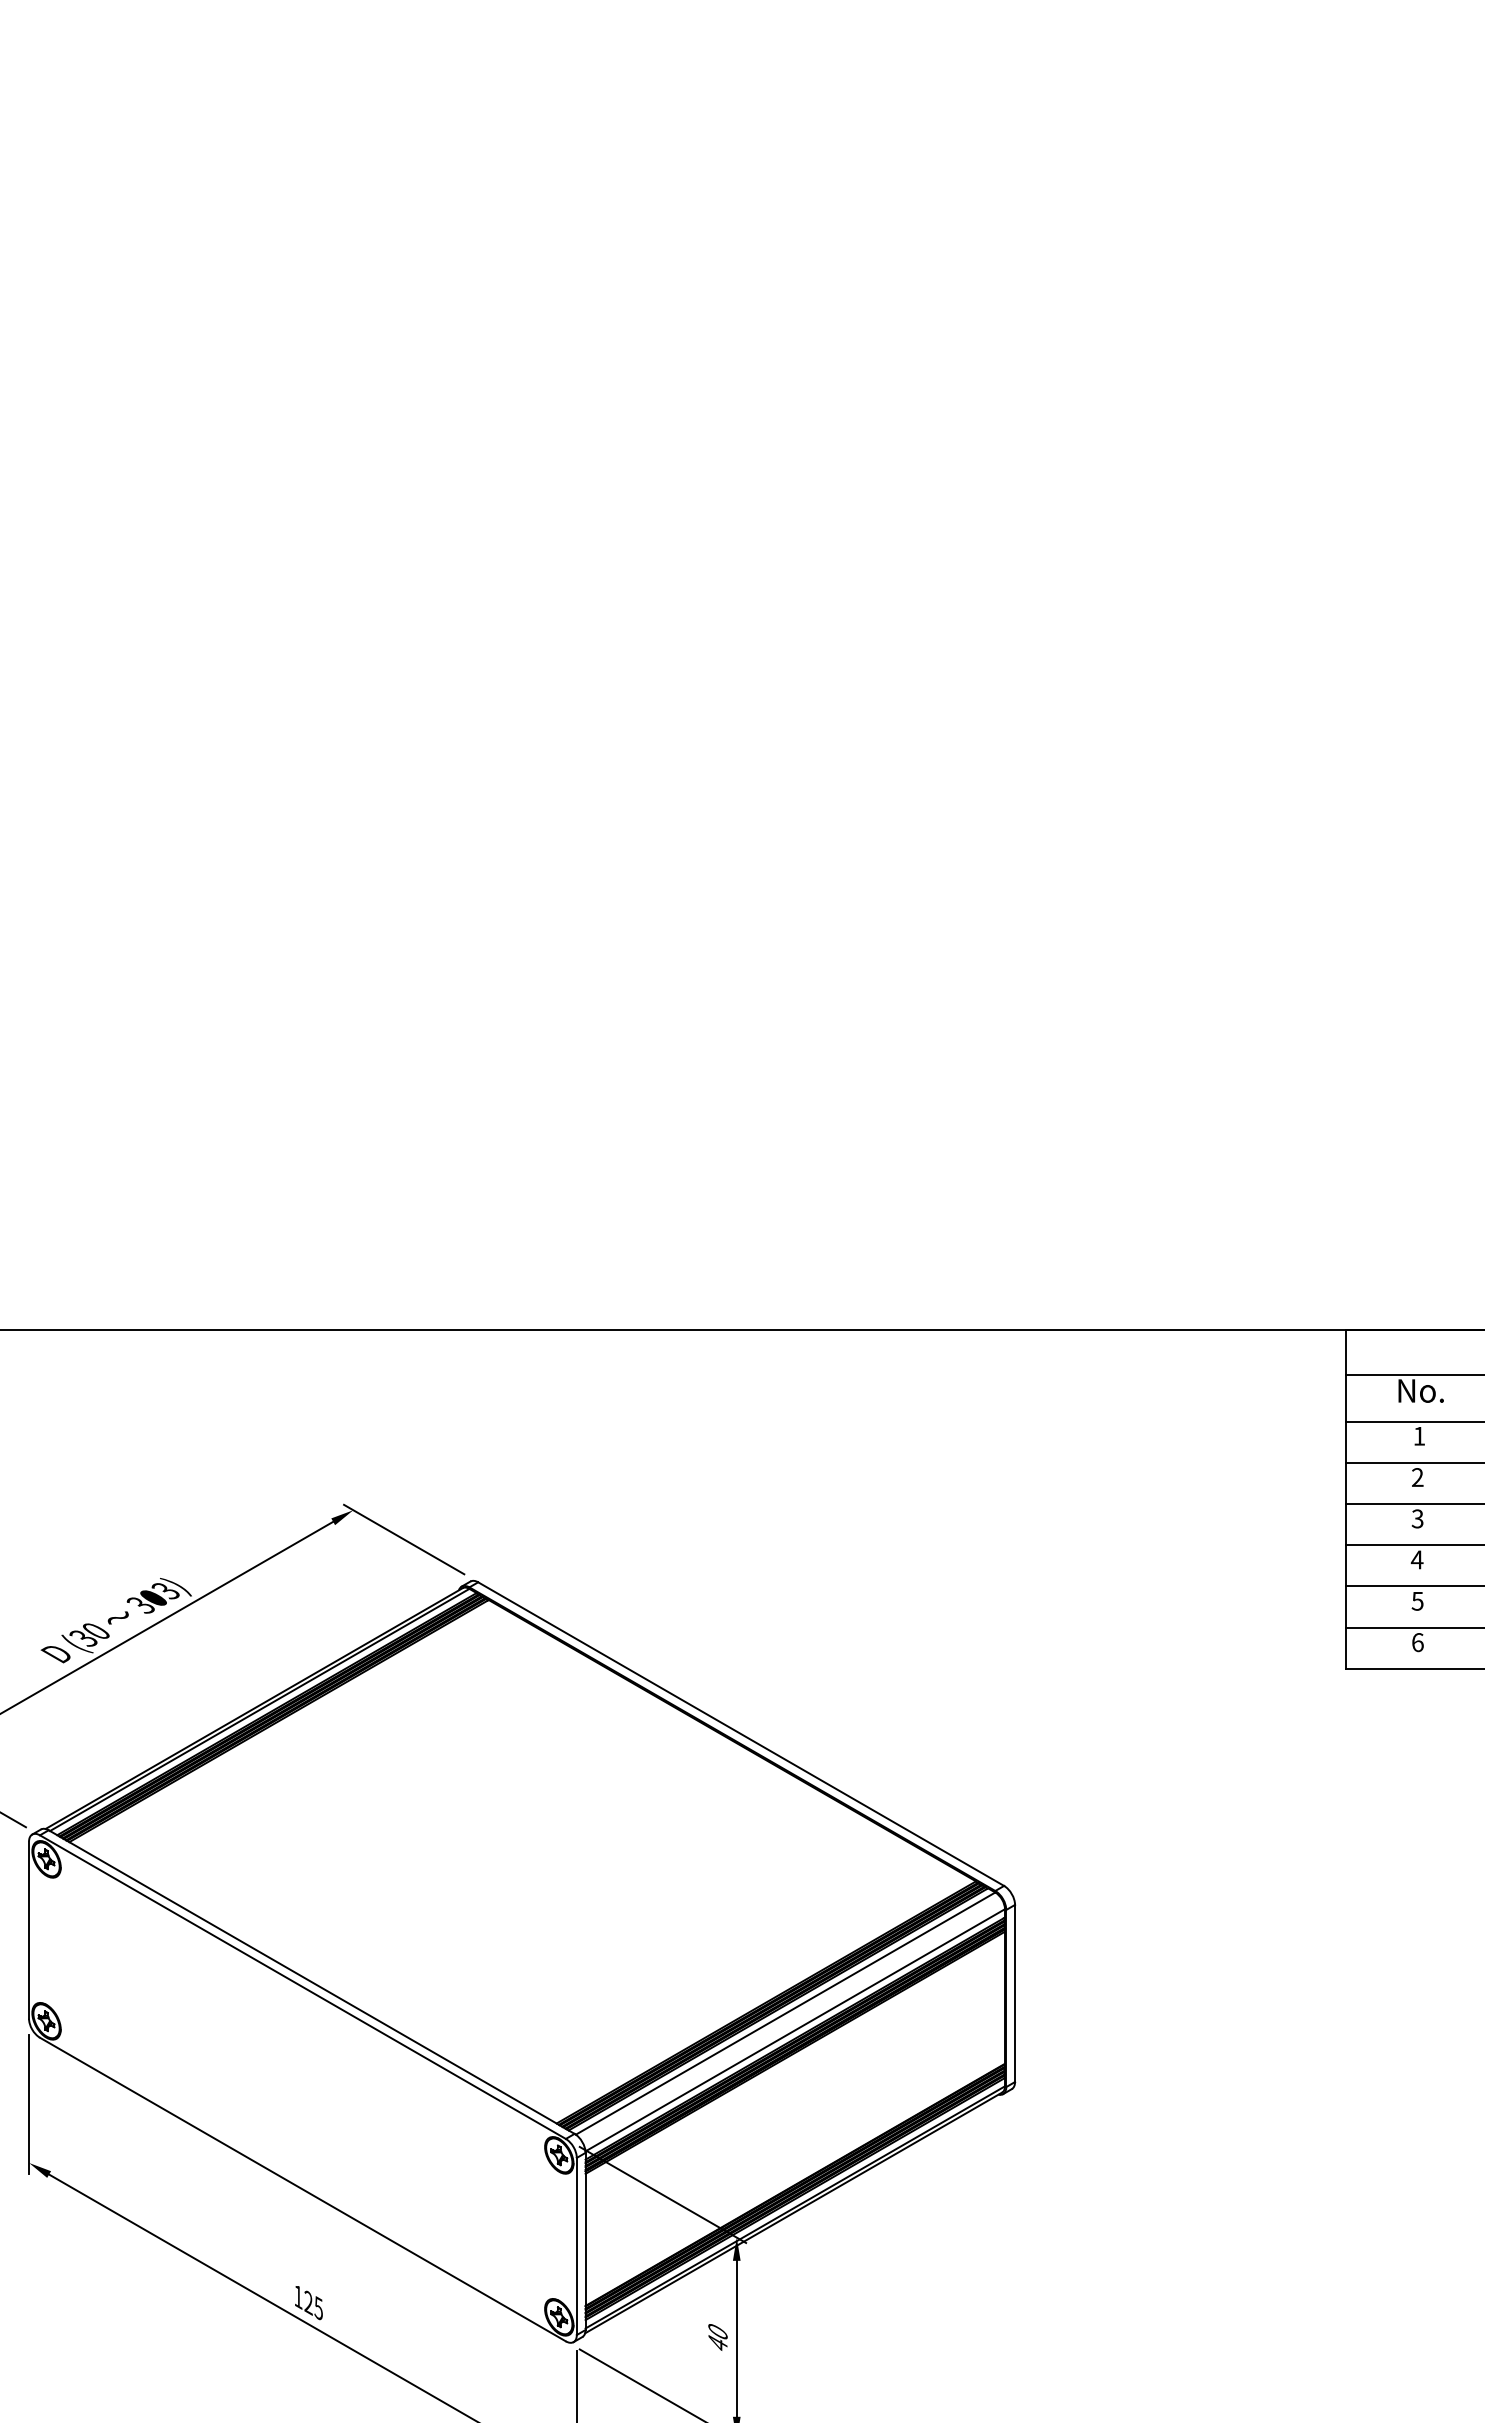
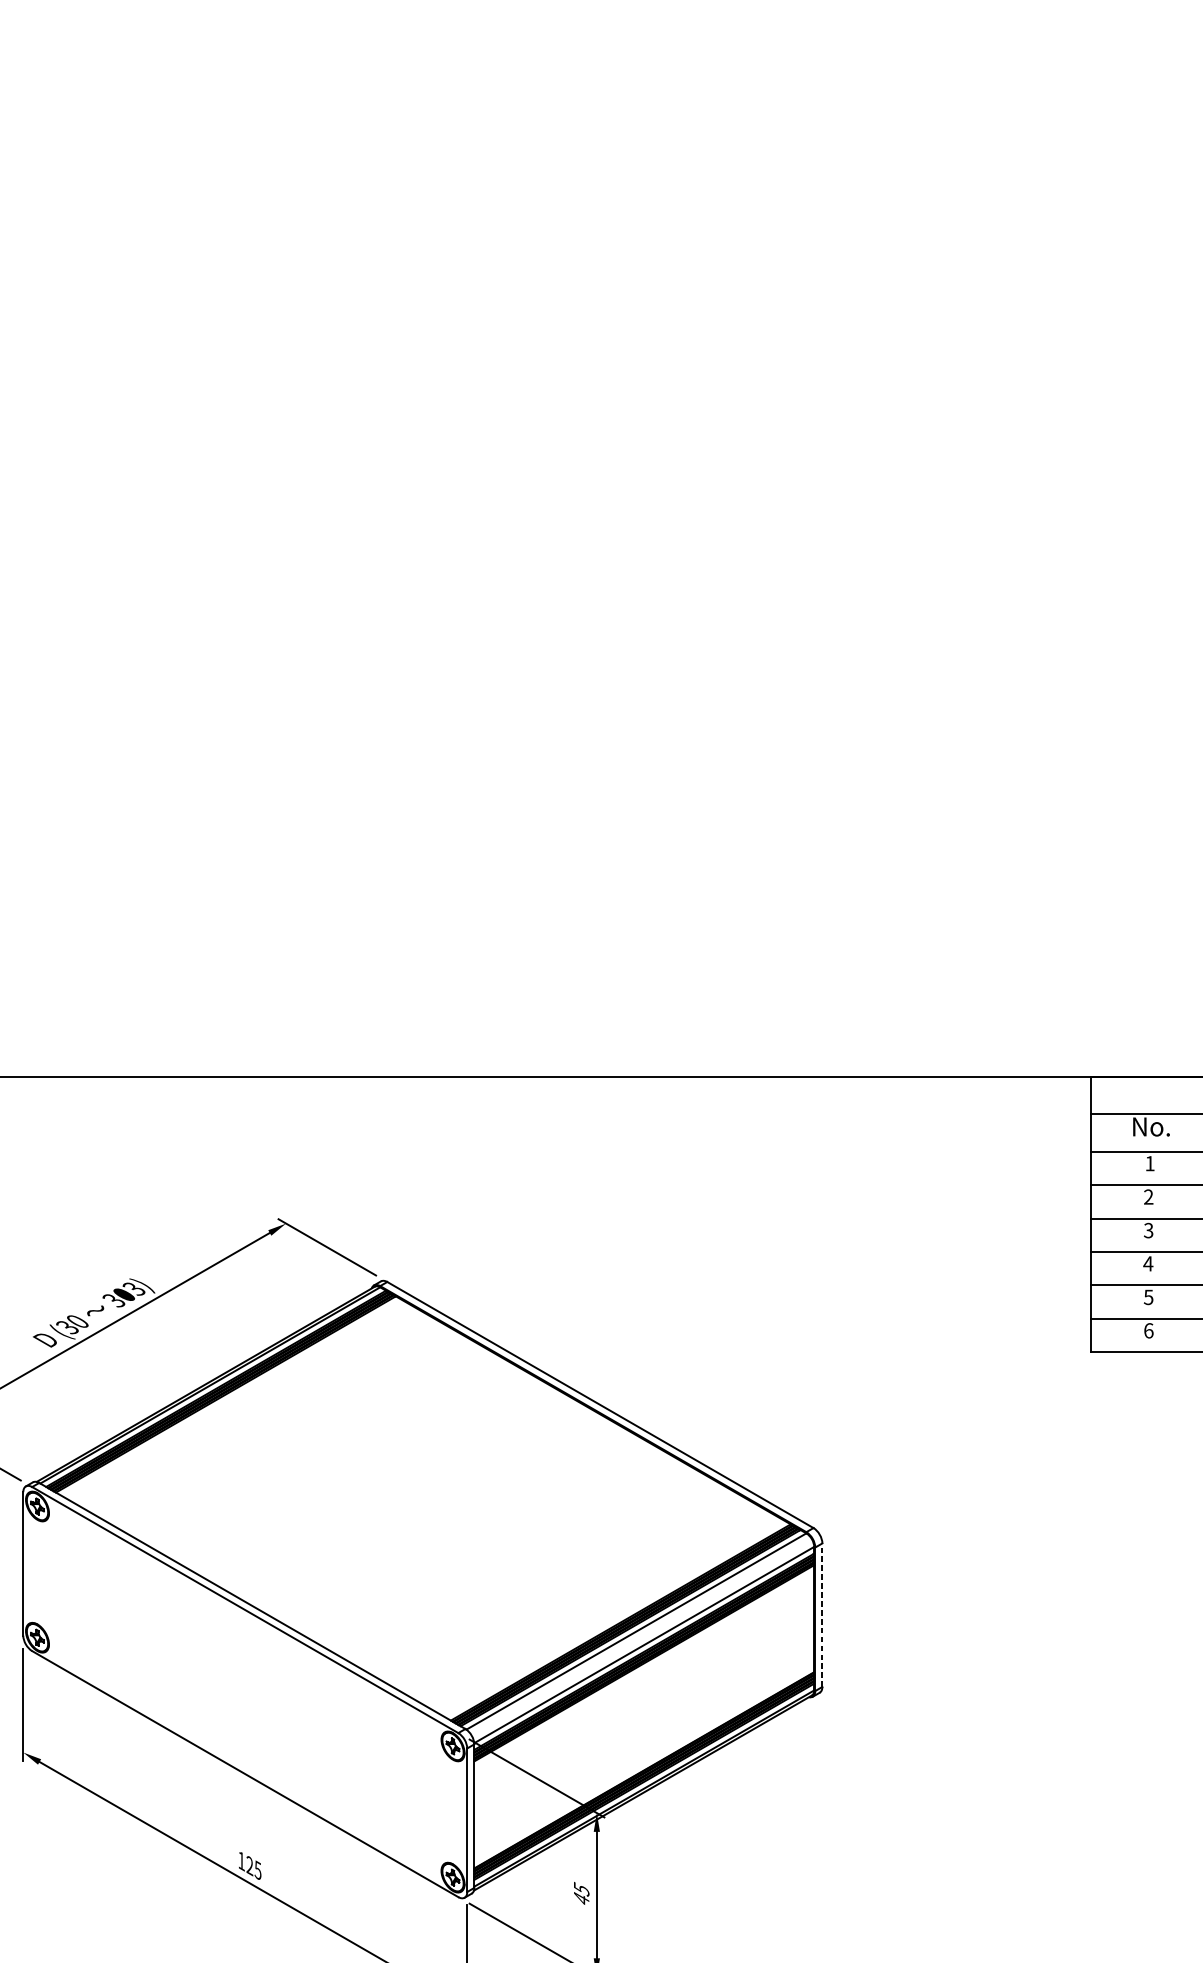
line: (1015, 1993) -> (822, 1615), solid -> dashed
text: (717, 2331) -> (581, 1889), 40 -> 45

